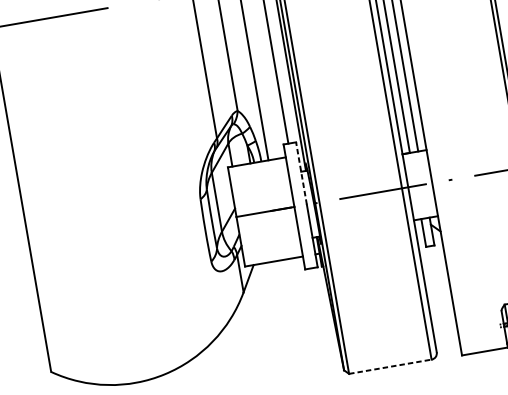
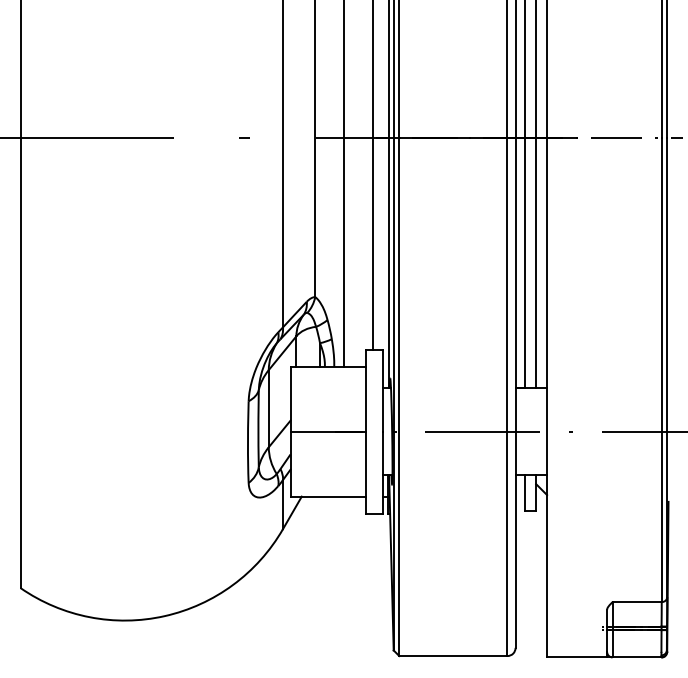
line: (301, 173) -> (382, 390), dashed -> solid
line: (390, 367) -> (453, 656), dashed -> solid

